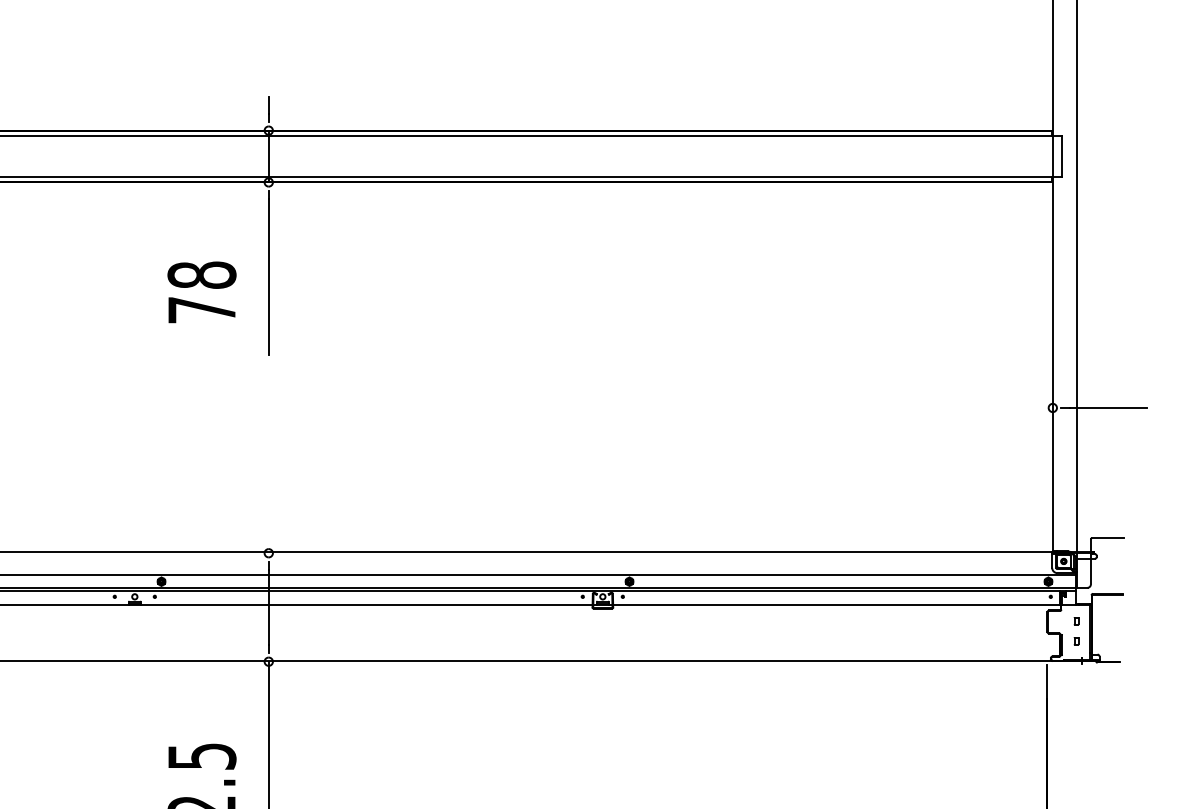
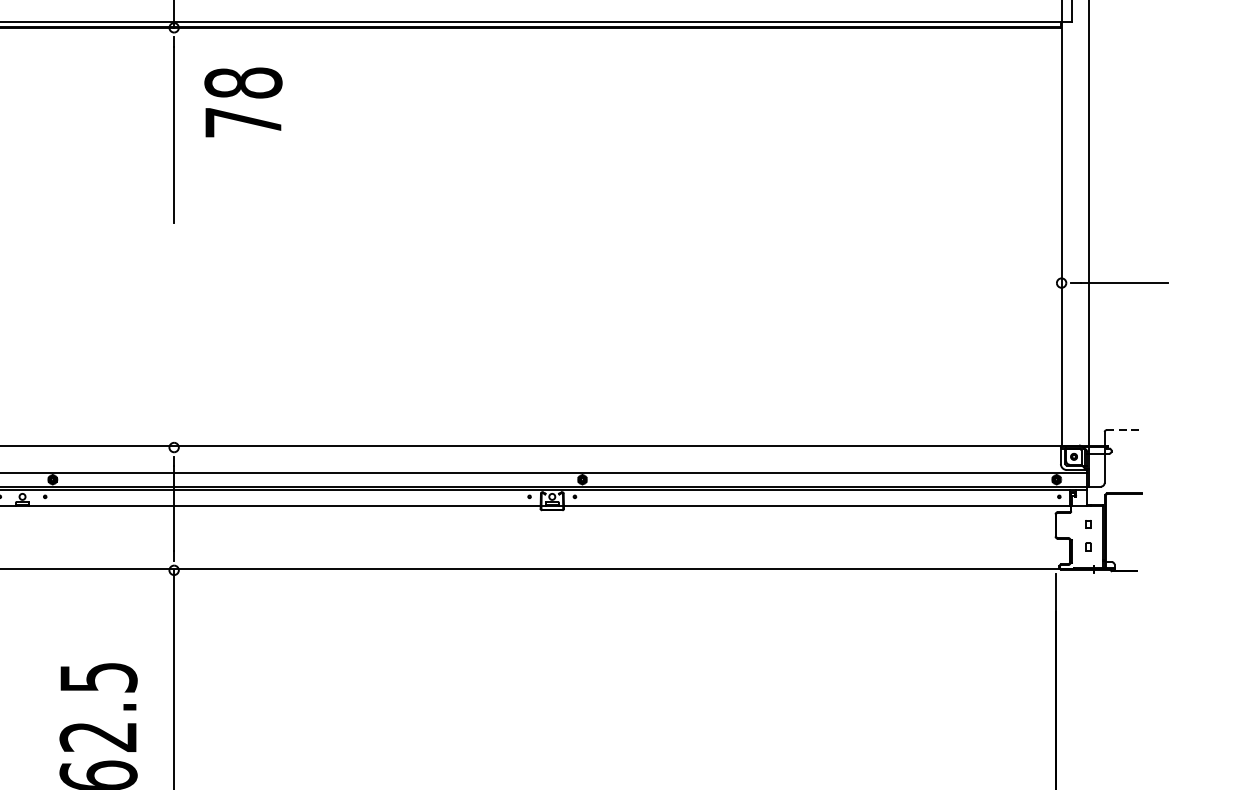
text: (201, 292) -> (242, 102), moved
line: (1108, 538) -> (1124, 430), solid -> dashed

